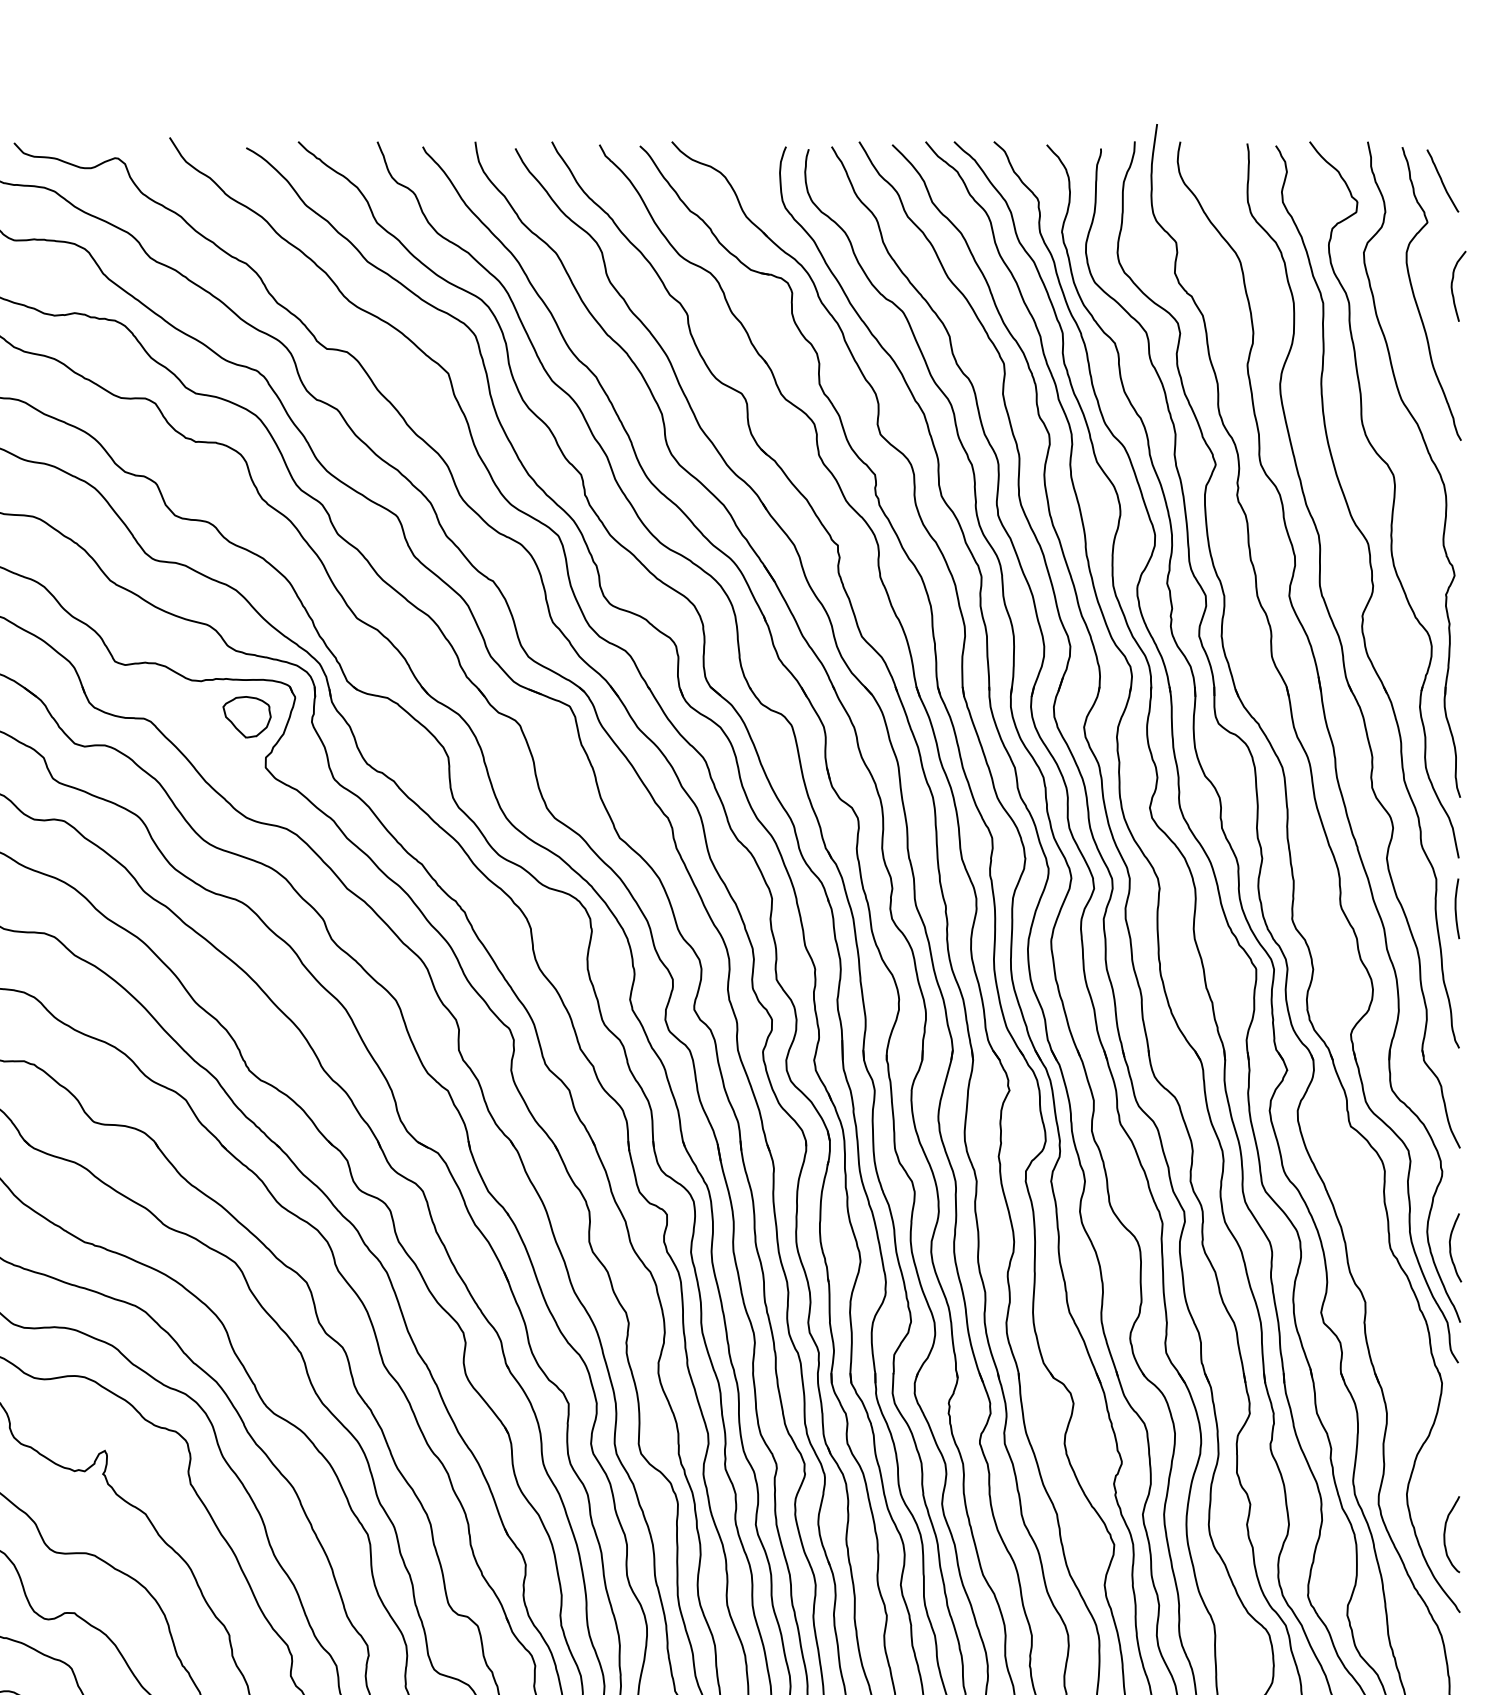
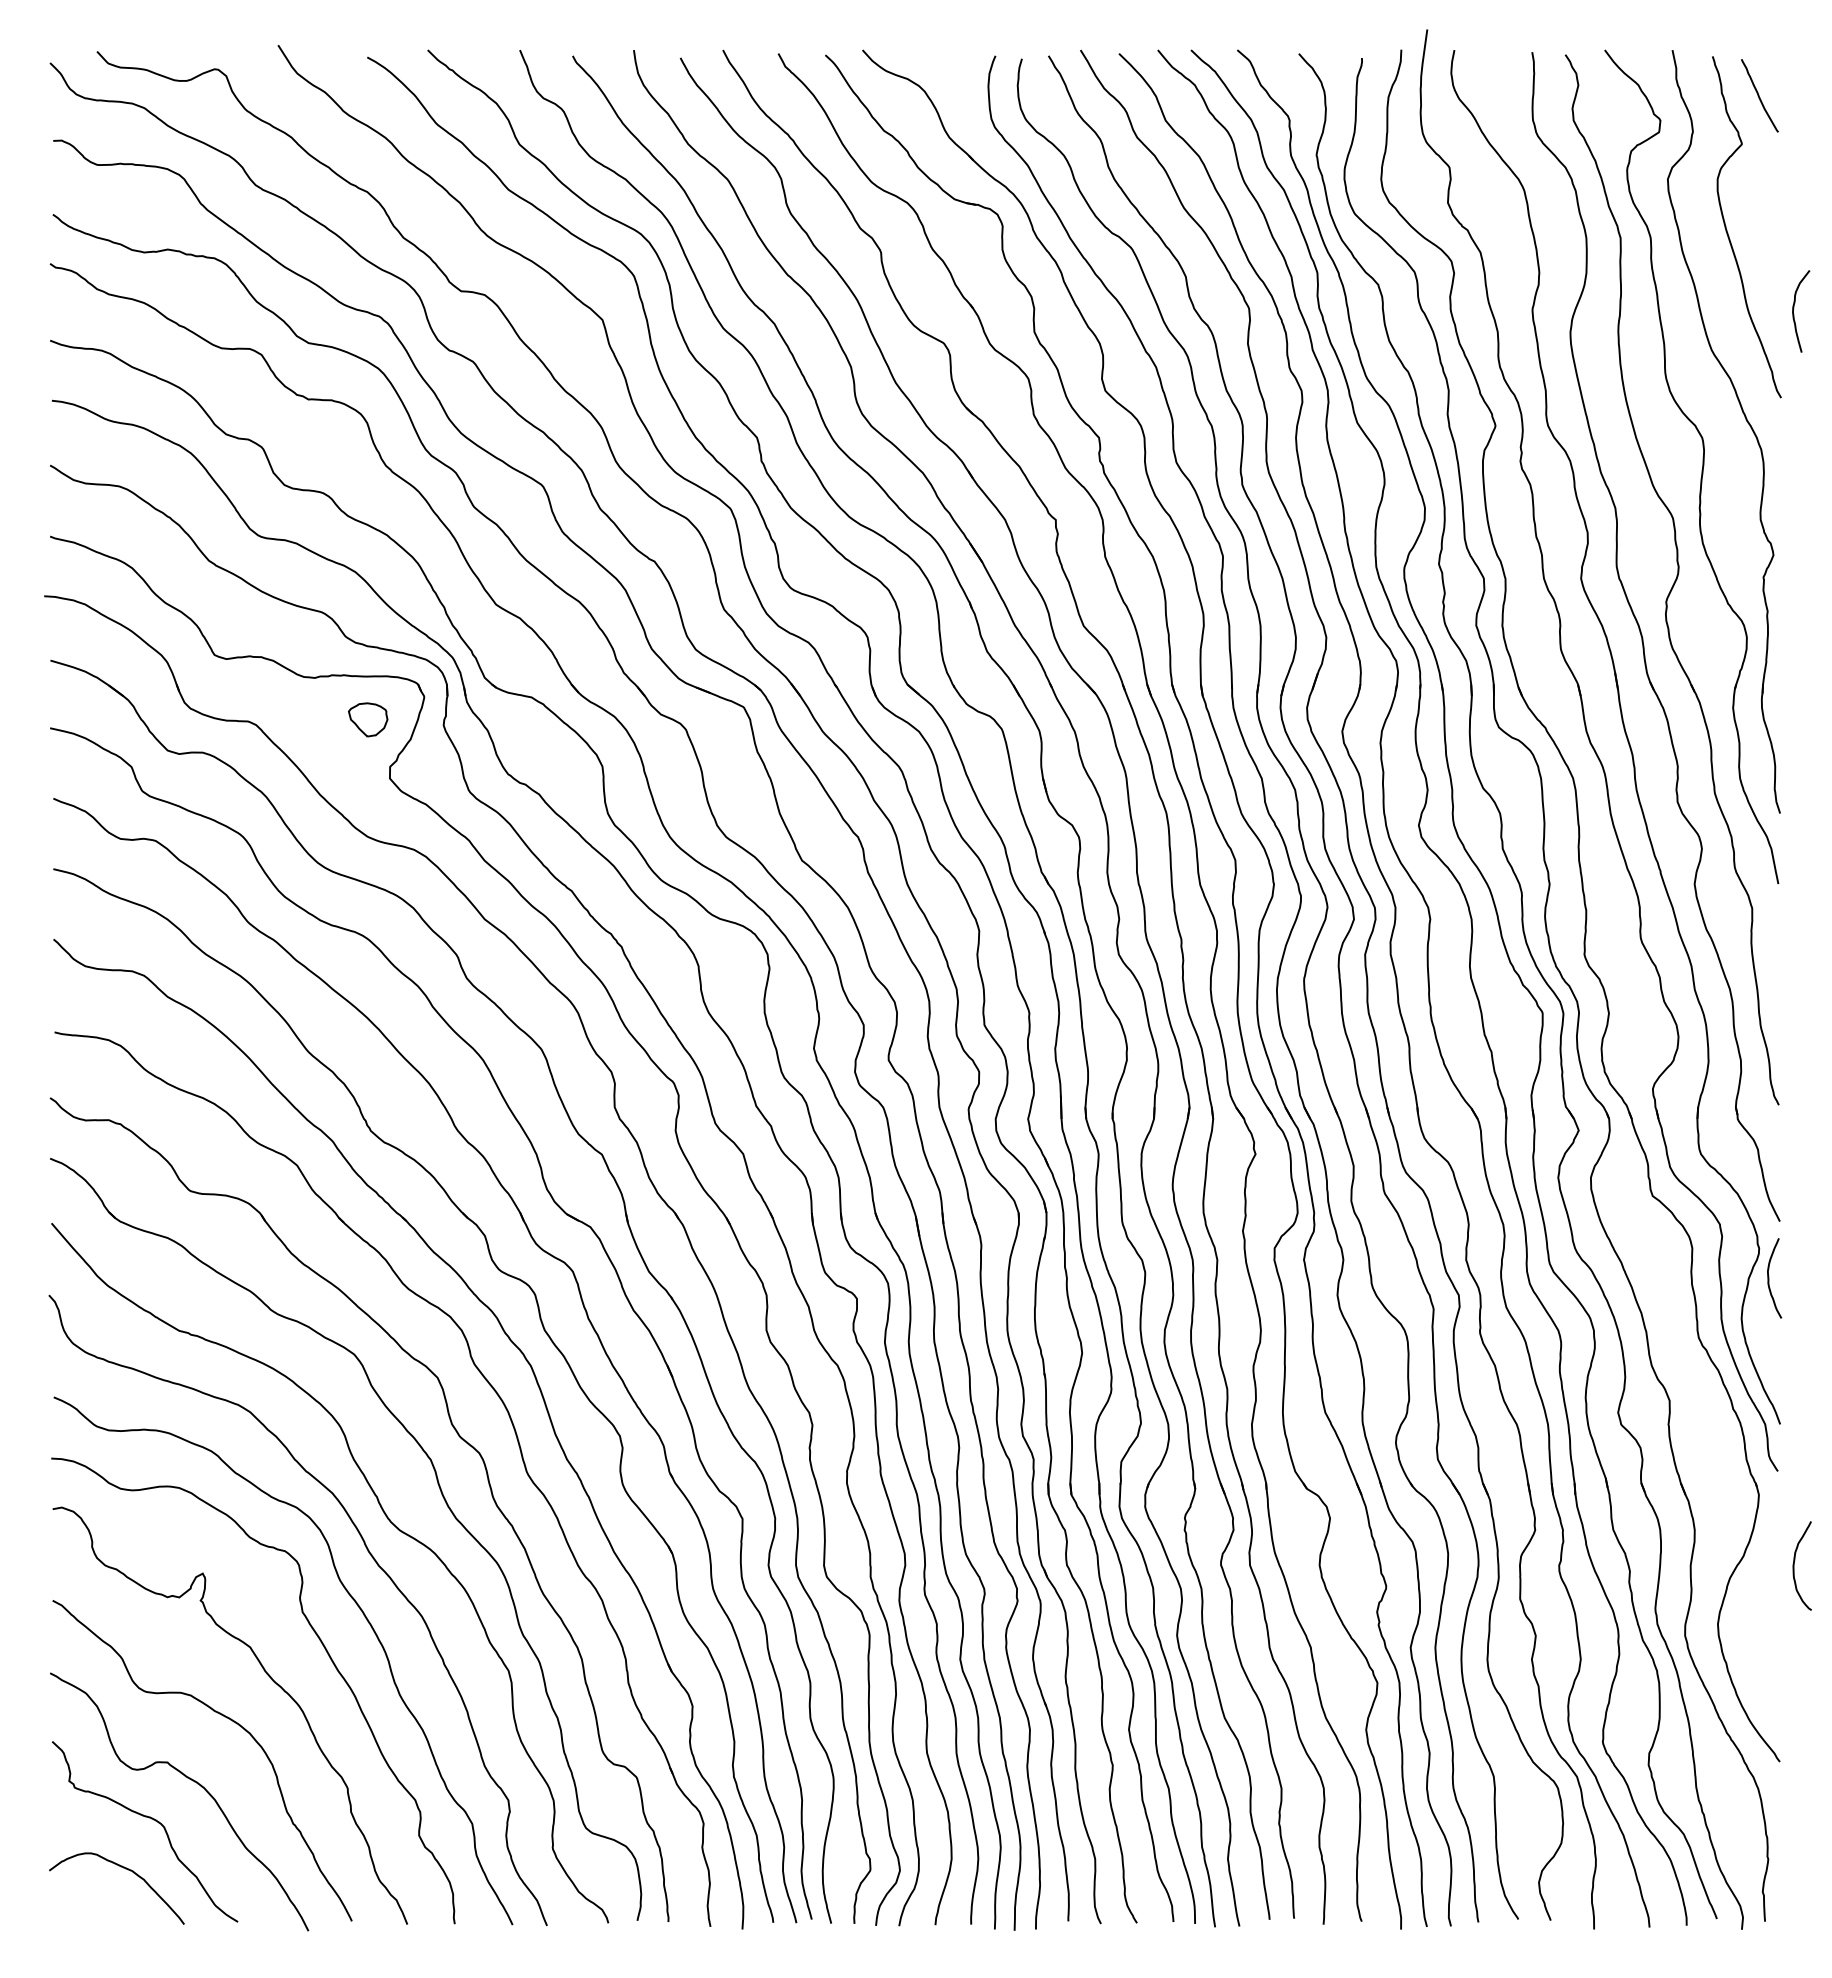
curve: (1452, 283) -> (1794, 308), moved
part: (246, 716) -> (367, 719), size x0.7
curve: (1456, 908) -> (1775, 942), removed
curve: (1451, 1247) -> (1769, 1278), moved
curve: (1445, 1534) -> (1794, 1565), moved

